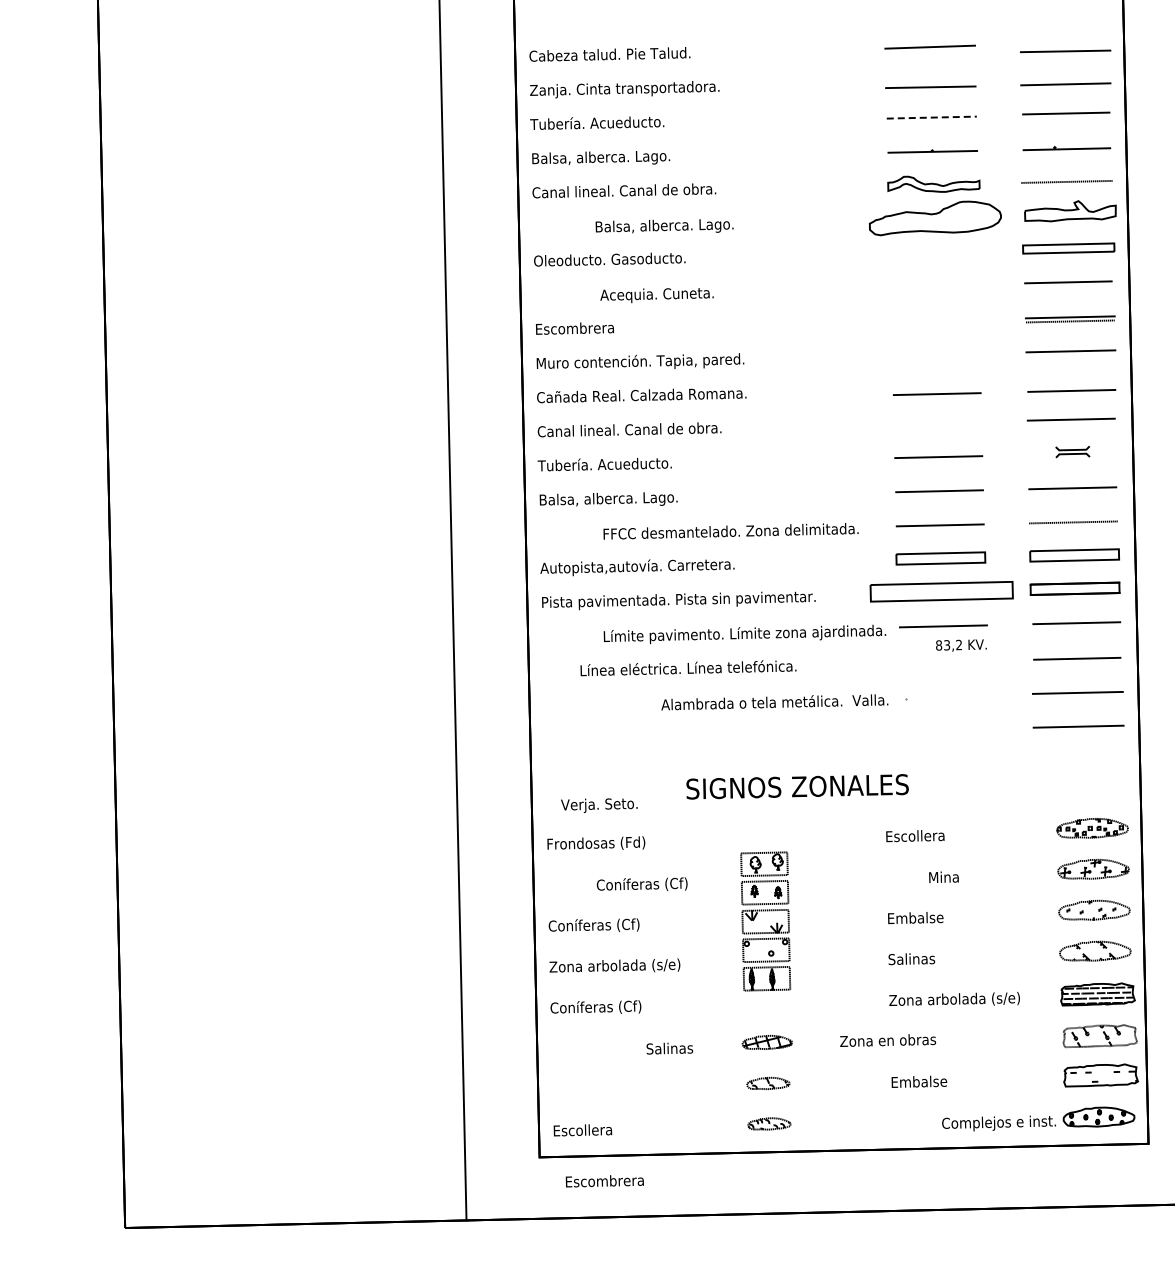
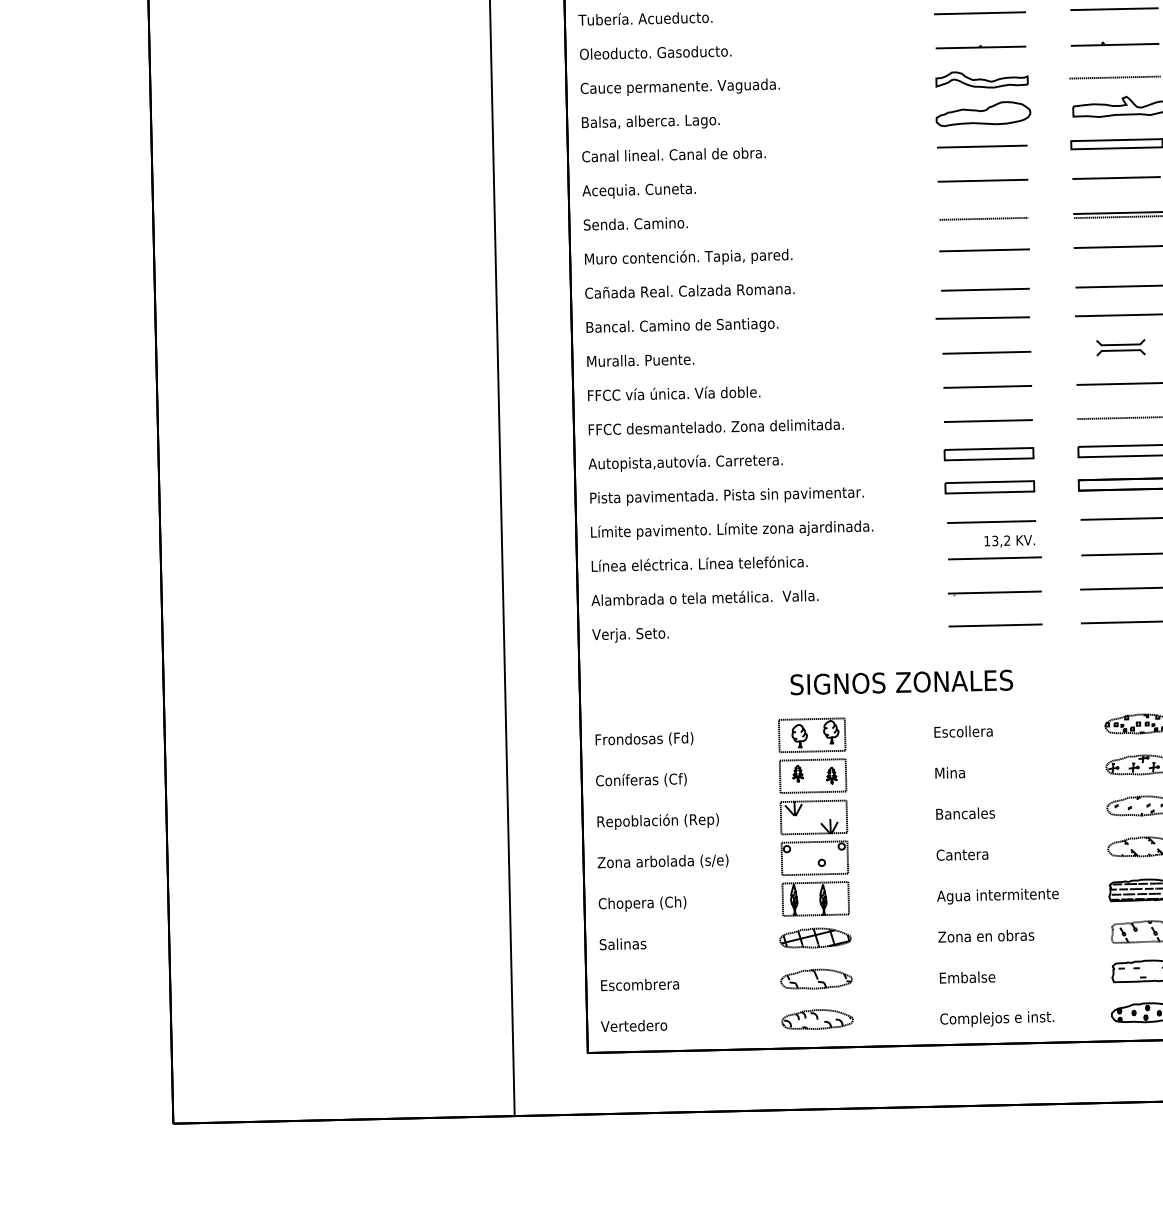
line: (932, 117) -> (980, 13), dashed -> solid
text: (607, 157) -> (655, 53), Balsa, alberca. Lago. -> Oleoducto. Gasoducto.
text: (640, 191) -> (688, 87), Canal lineal. Canal de obra. -> Cauce permanente. Vaguada.
part: (934, 218) -> (982, 114), size x0.71
text: (664, 226) -> (650, 122), moved
line: (933, 250) -> (981, 146), added
text: (628, 258) -> (676, 154), Oleoducto. Gasoducto. -> Canal lineal. Canal de obra.
line: (934, 285) -> (982, 181), added
text: (656, 295) -> (638, 191), moved
line: (935, 323) -> (983, 219), added
text: (587, 327) -> (635, 223), Escombrera -> Senda. Camino.
line: (936, 354) -> (984, 250), added
line: (934, 422) -> (982, 318), added
text: (633, 429) -> (681, 325), Canal lineal. Canal de obra. -> Bancal. Camino de Santiago.
part: (1072, 451) -> (1120, 347), size x1.43
text: (604, 464) -> (652, 360), Tubería. Acueducto. -> Muralla. Puente.
text: (626, 498) -> (674, 394), Balsa, alberca. Lago. -> FFCC vía única. Vía doble.
text: (730, 531) -> (715, 427), moved
part: (941, 591) -> (989, 487), size x0.62
text: (744, 634) -> (731, 530), moved
text: (939, 645) -> (987, 541), 83,2 -> 13,2
line: (946, 662) -> (994, 558), added
text: (688, 668) -> (699, 564), moved
line: (946, 696) -> (994, 592), added
text: (774, 702) -> (704, 598), moved
line: (947, 729) -> (995, 625), added
text: (797, 786) -> (901, 682), moved
text: (599, 805) -> (630, 635), moved
text: (943, 876) -> (949, 772), moved
text: (641, 883) -> (640, 779), moved
text: (919, 917) -> (967, 813), Embalse -> Bancales
part: (765, 921) -> (813, 817), size x1.43
text: (609, 925) -> (657, 821), Coníferas (Cf) -> Repoblación (Rep)
text: (914, 959) -> (962, 855), Salinas -> Cantera
text: (954, 999) -> (1002, 895), Zona arbolada (s/e) -> Agua intermitente
text: (600, 1007) -> (648, 903), Coníferas (Cf) -> Chopera (Ch)
text: (888, 1040) -> (986, 936), moved
part: (767, 1042) -> (815, 938), size x1.43
text: (669, 1048) -> (622, 944), moved
part: (768, 1083) -> (816, 979), size x1.67
part: (769, 1123) -> (817, 1019), size x1.67
text: (998, 1123) -> (996, 1019), moved
text: (585, 1130) -> (633, 1026), Escollera -> Vertedero
text: (604, 1181) -> (639, 985), moved

